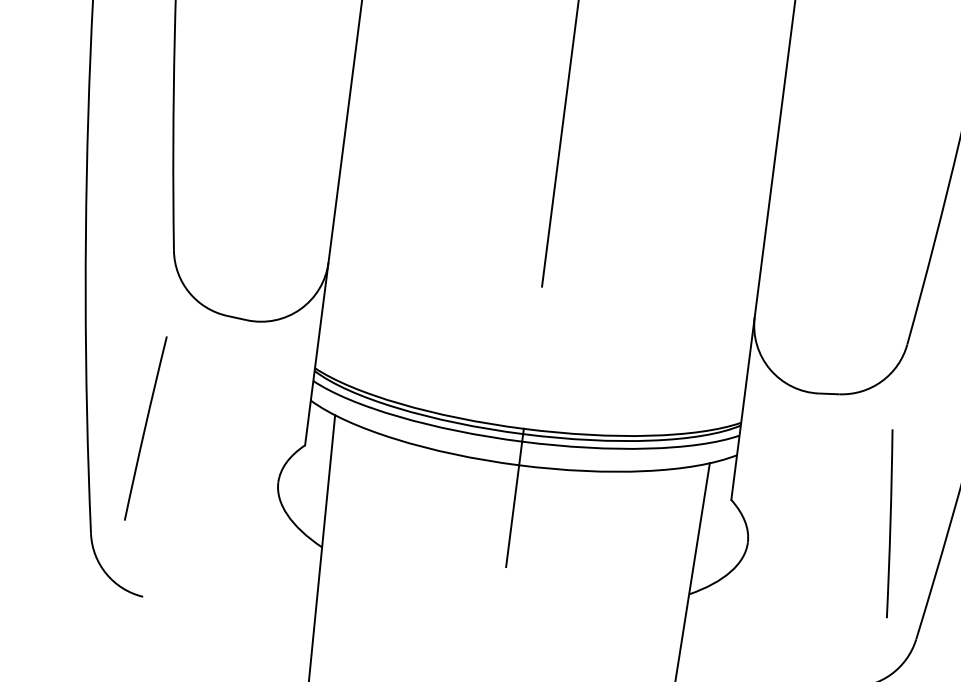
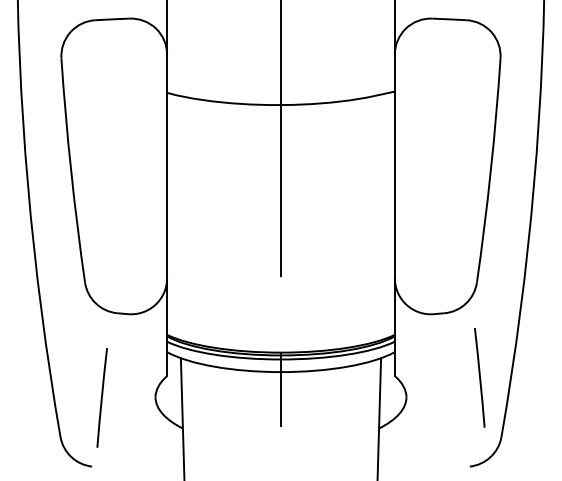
line: (144, 427) -> (101, 397), moved

